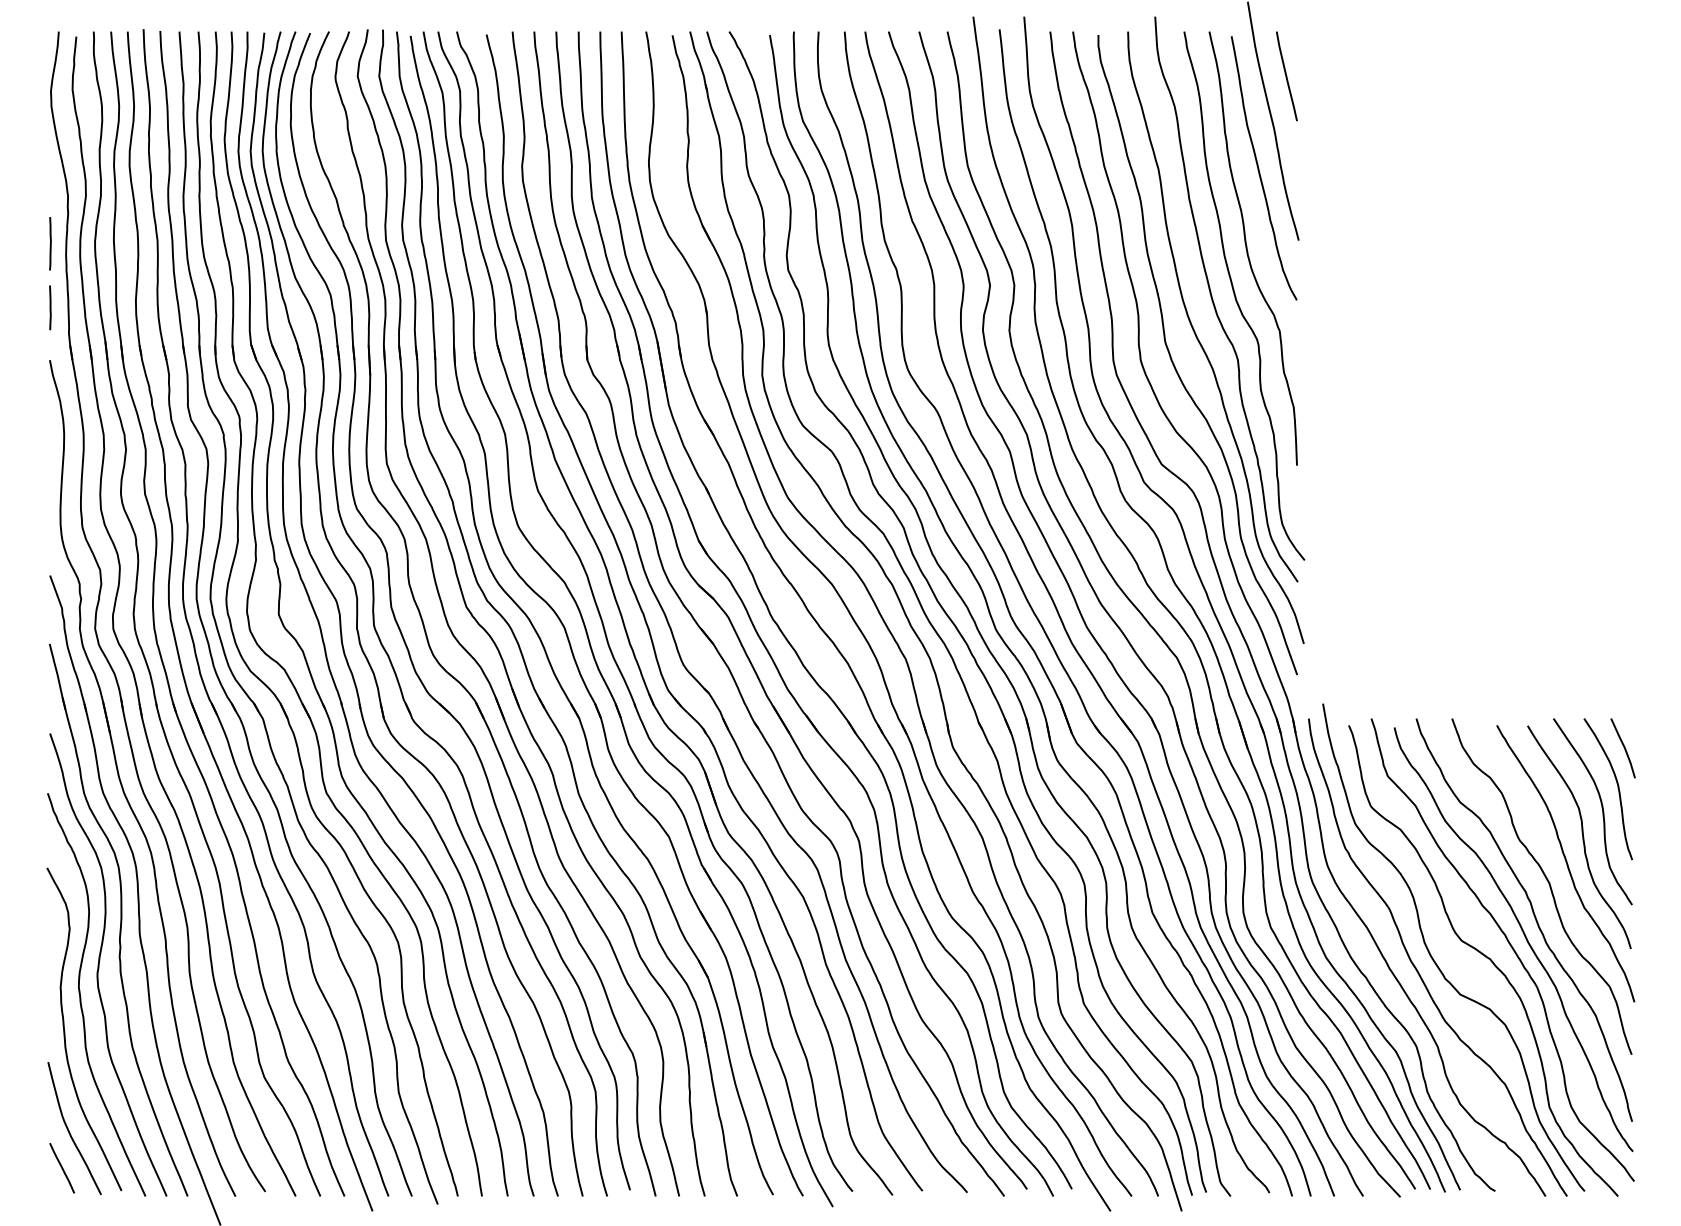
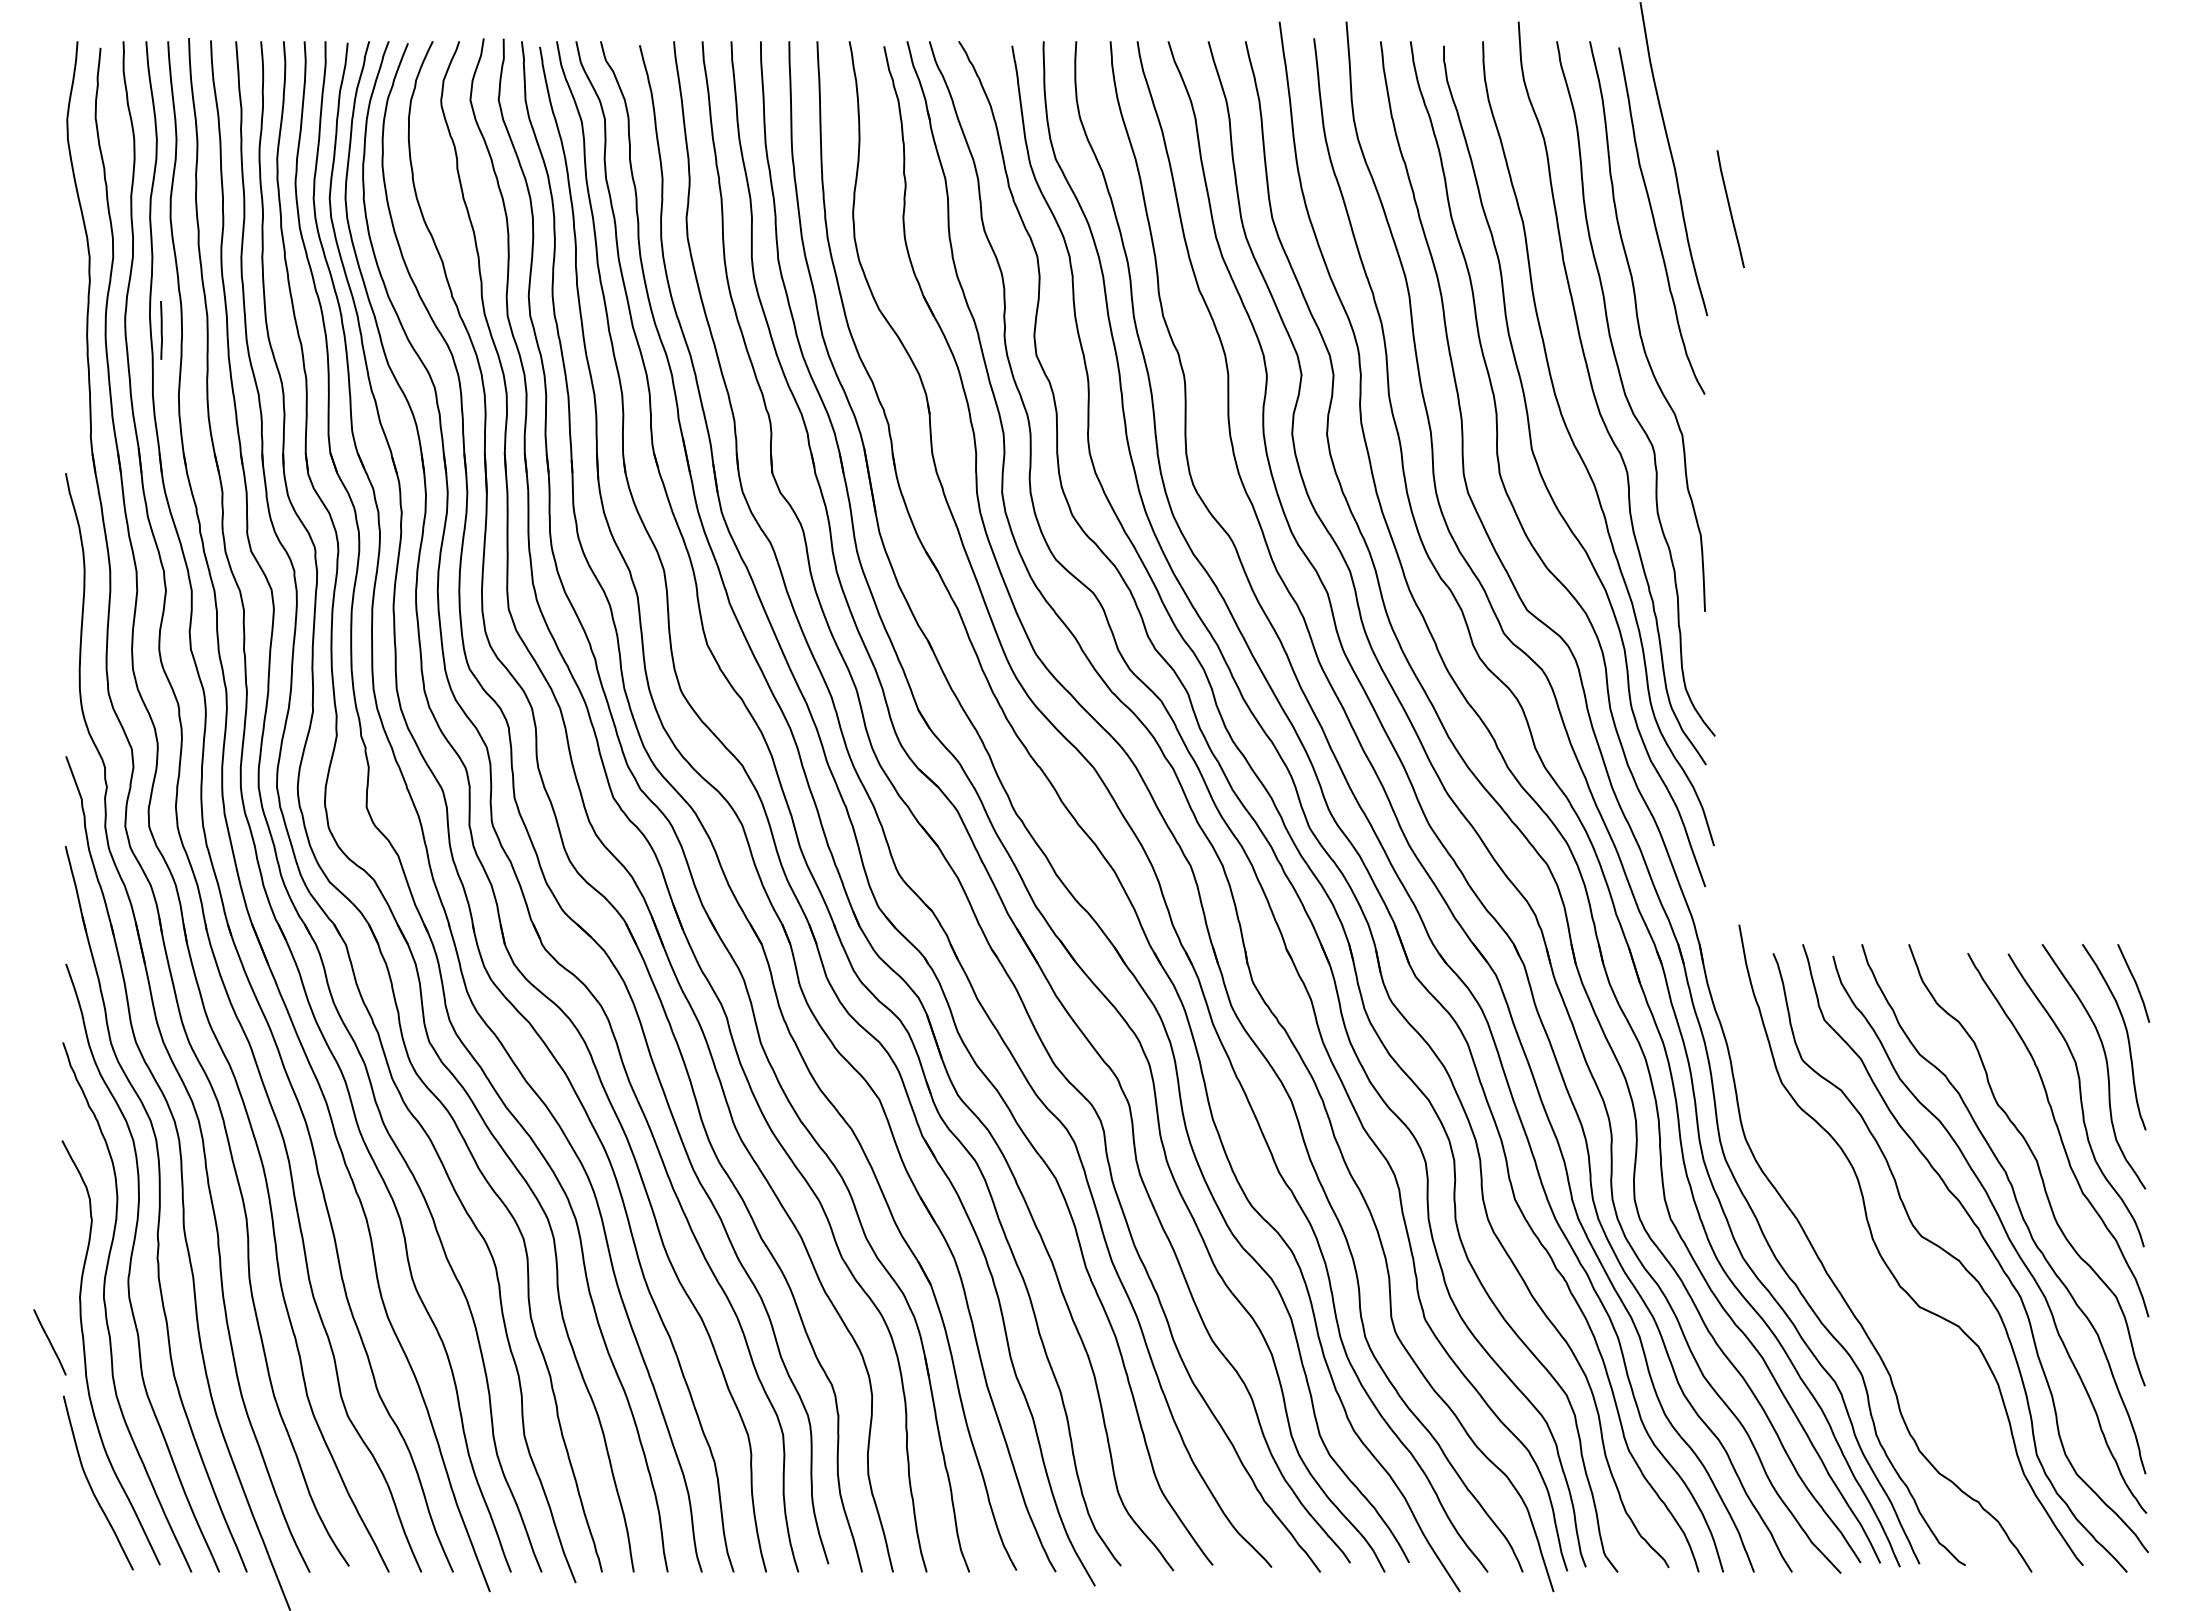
line: (1286, 76) -> (1730, 209), moved
line: (50, 244) -> (66, 320), removed
line: (50, 307) -> (161, 330), moved
curve: (1416, 968) -> (1862, 1272), removed
line: (61, 1168) -> (49, 1342), moved

